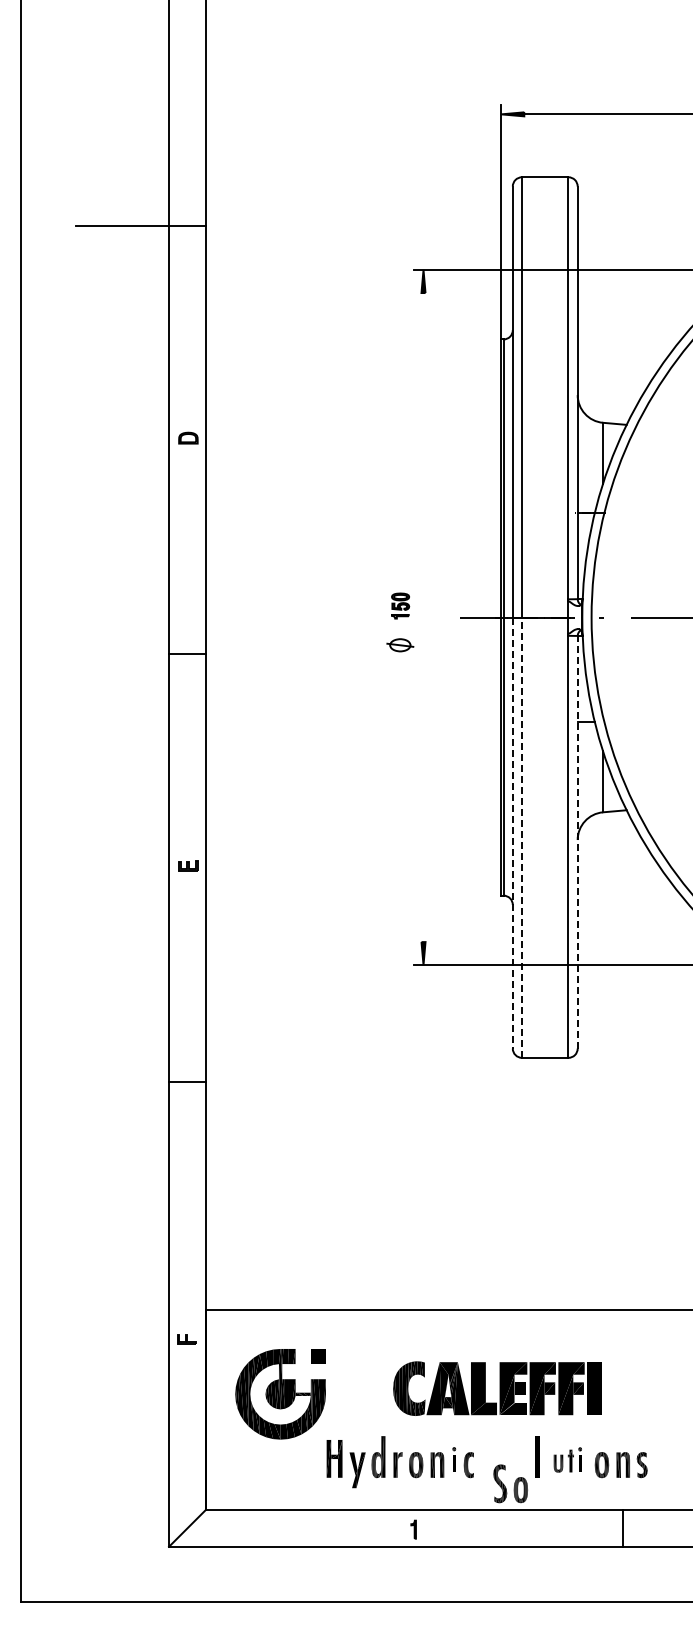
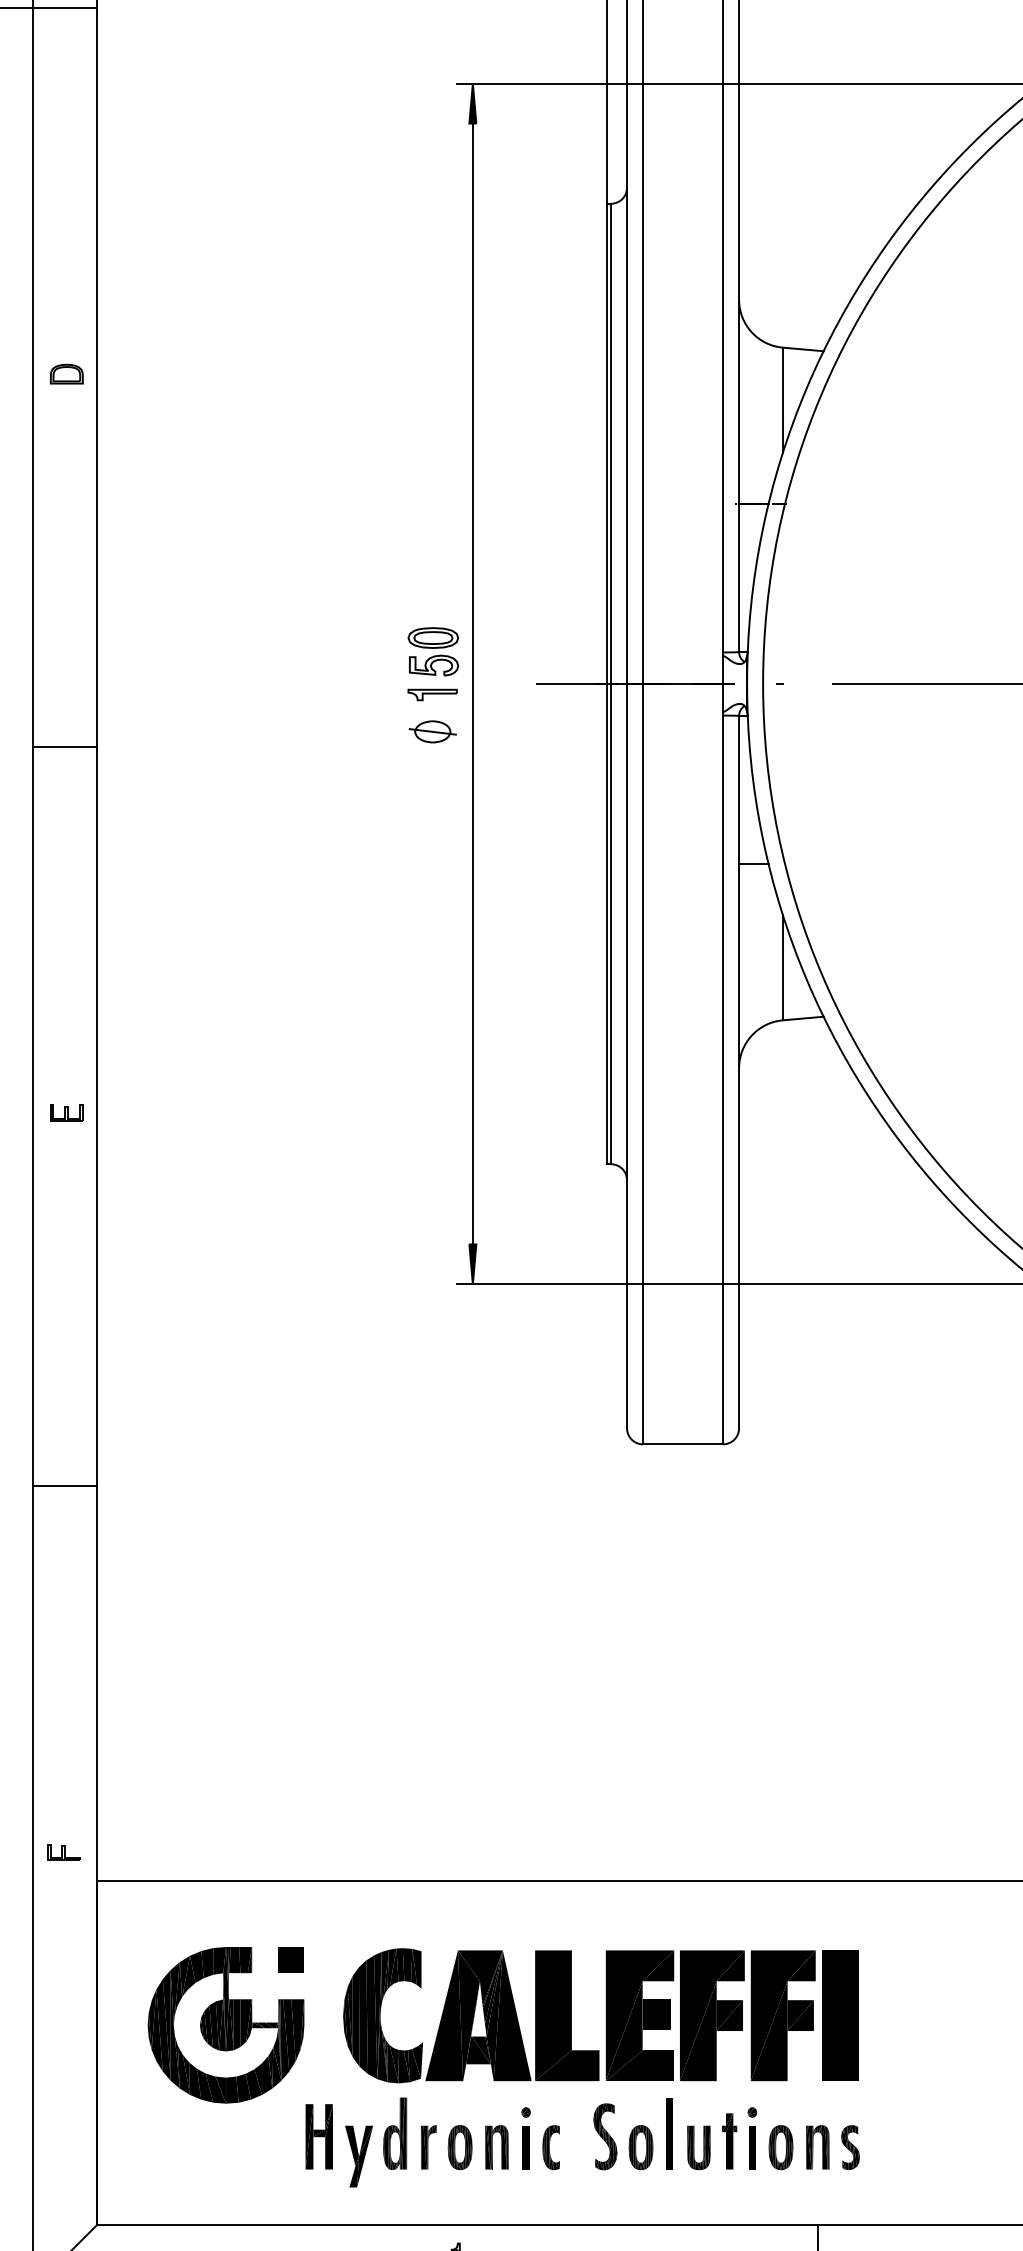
part: (400, 605) -> (433, 663), size x1.67
line: (423, 617) -> (472, 683), added
line: (512, 833) -> (626, 1056), dashed -> solid
line: (522, 837) -> (643, 1063), dashed -> solid
line: (577, 841) -> (738, 1070), dashed -> solid
part: (186, 1339) -> (63, 1852), moved
part: (497, 1388) -> (600, 2015), size x1.43
part: (453, 1459) -> (524, 2137), size x1.43
part: (567, 1459) -> (721, 2137), size x1.43
part: (510, 1483) -> (623, 2136), moved

